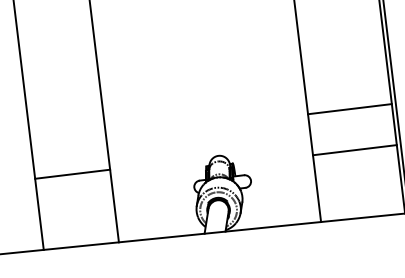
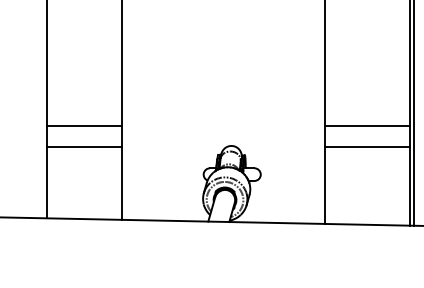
line: (349, 109) -> (367, 126), moved
line: (354, 149) -> (367, 146), moved
line: (70, 154) -> (84, 126), added

